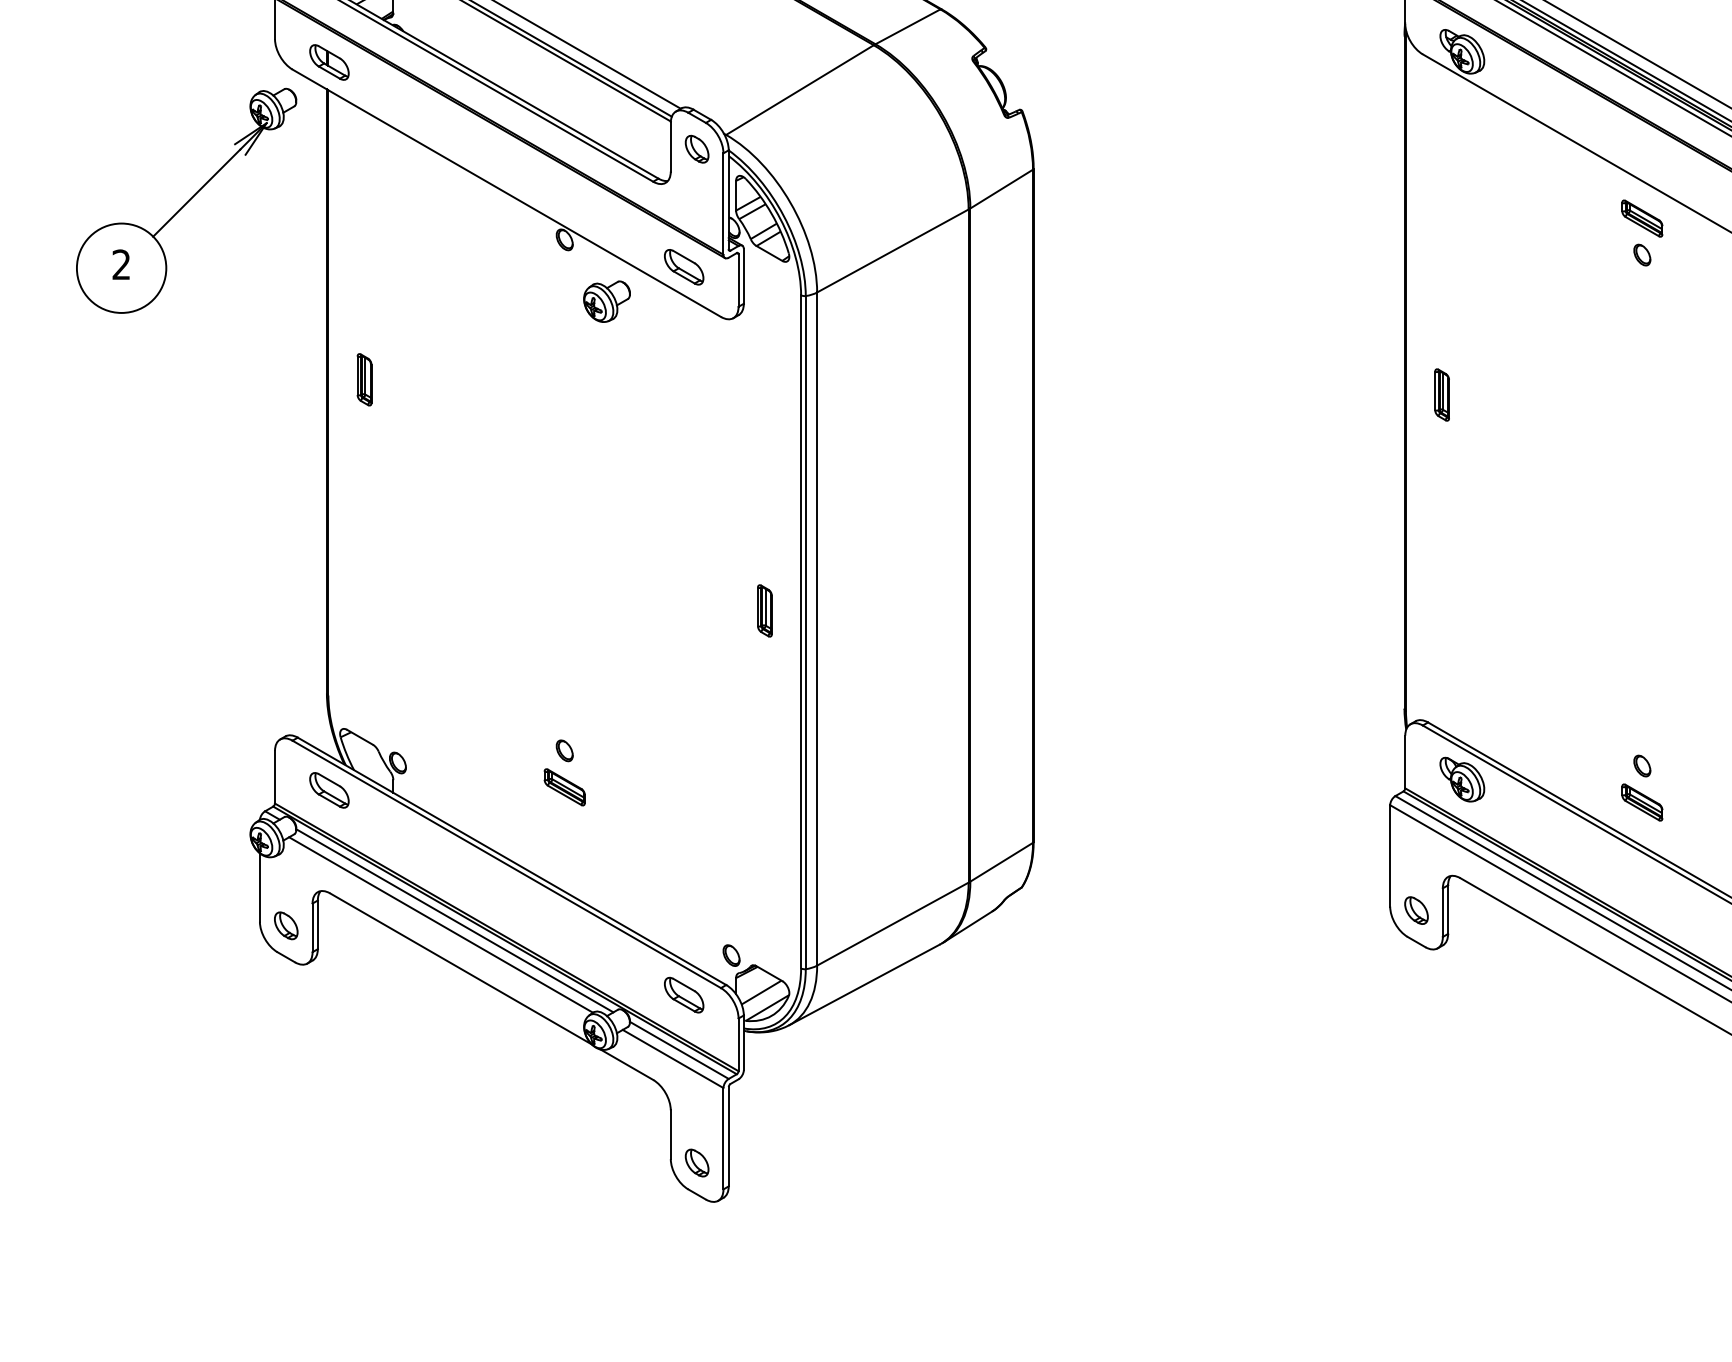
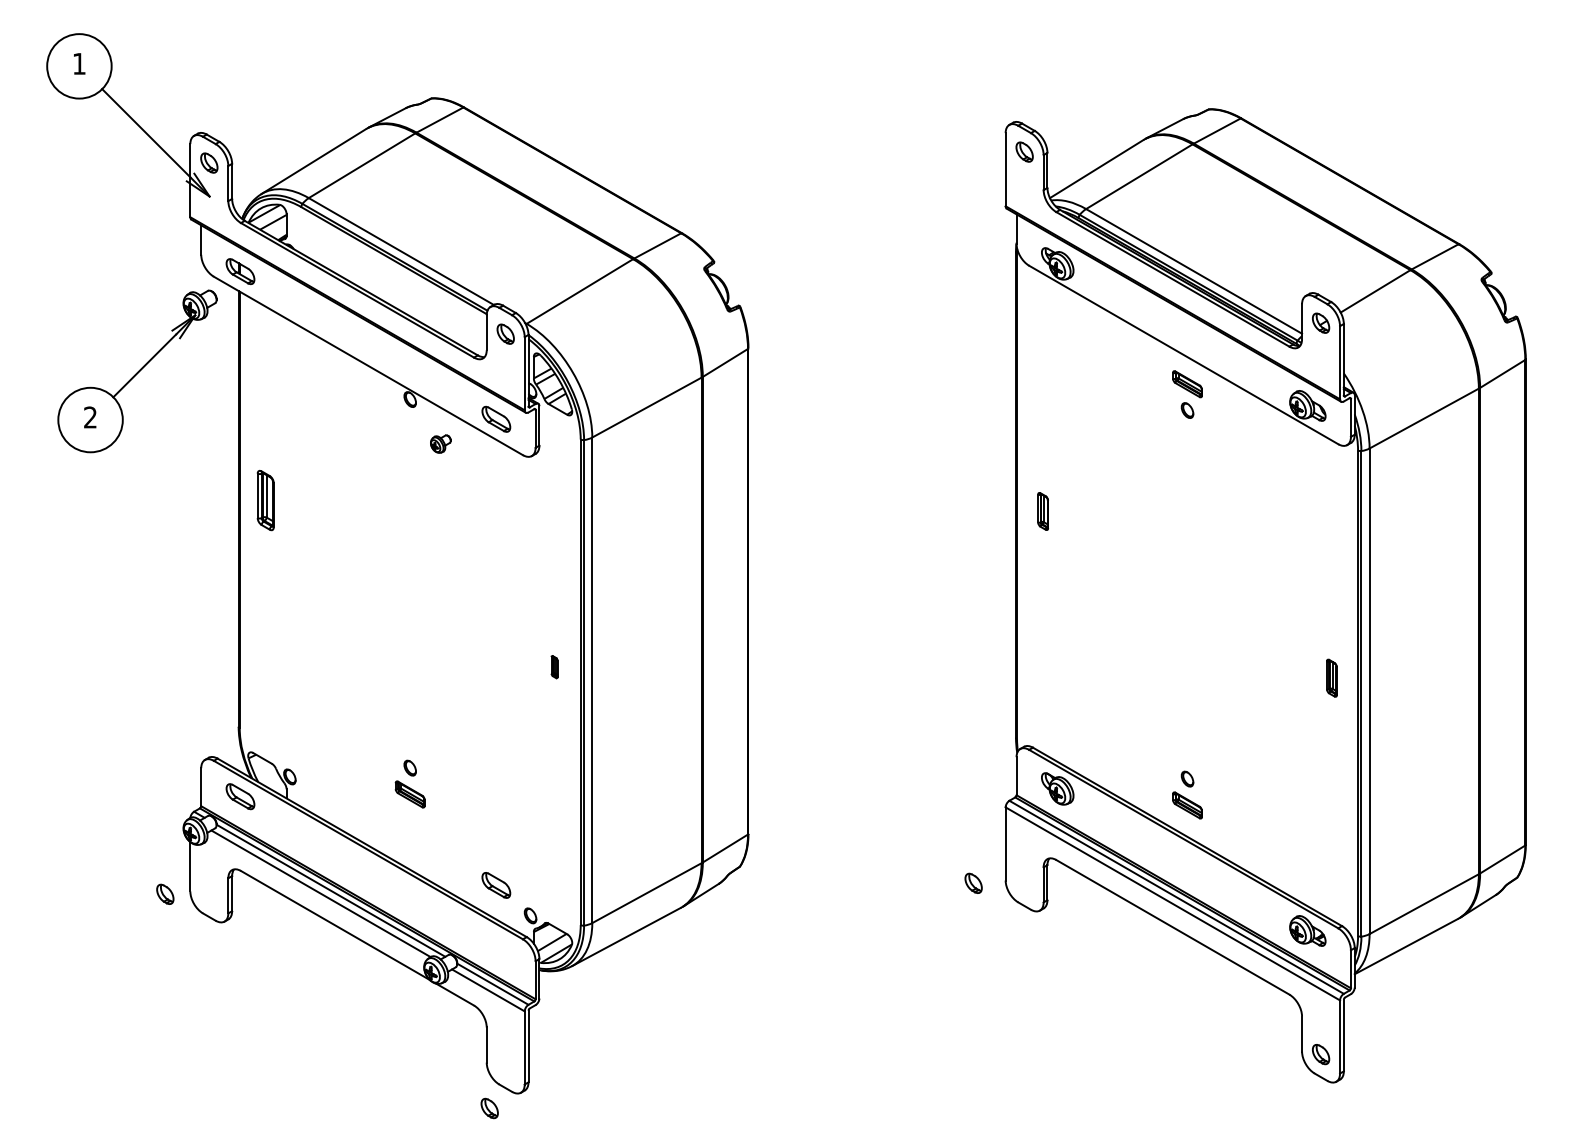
part: (606, 300) -> (440, 443), size x0.6
part: (364, 379) -> (265, 500), size x1.6
part: (764, 609) -> (554, 666), size x0.6
part: (1416, 909) -> (973, 882), moved
part: (286, 924) -> (165, 893), moved
part: (684, 995) -> (496, 885), moved
part: (696, 1163) -> (489, 1108), moved

